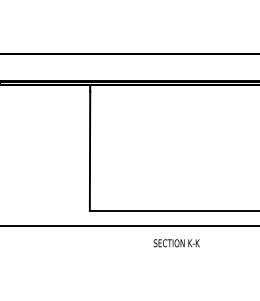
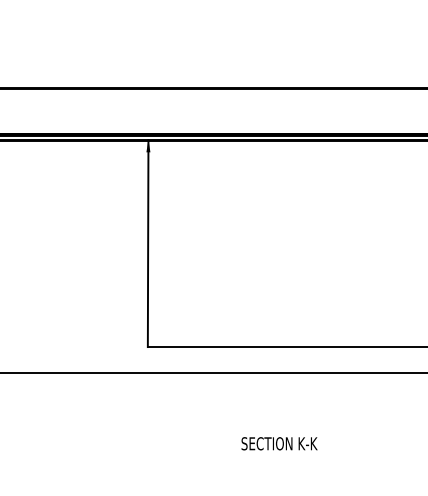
text: (176, 243) -> (279, 444), moved

